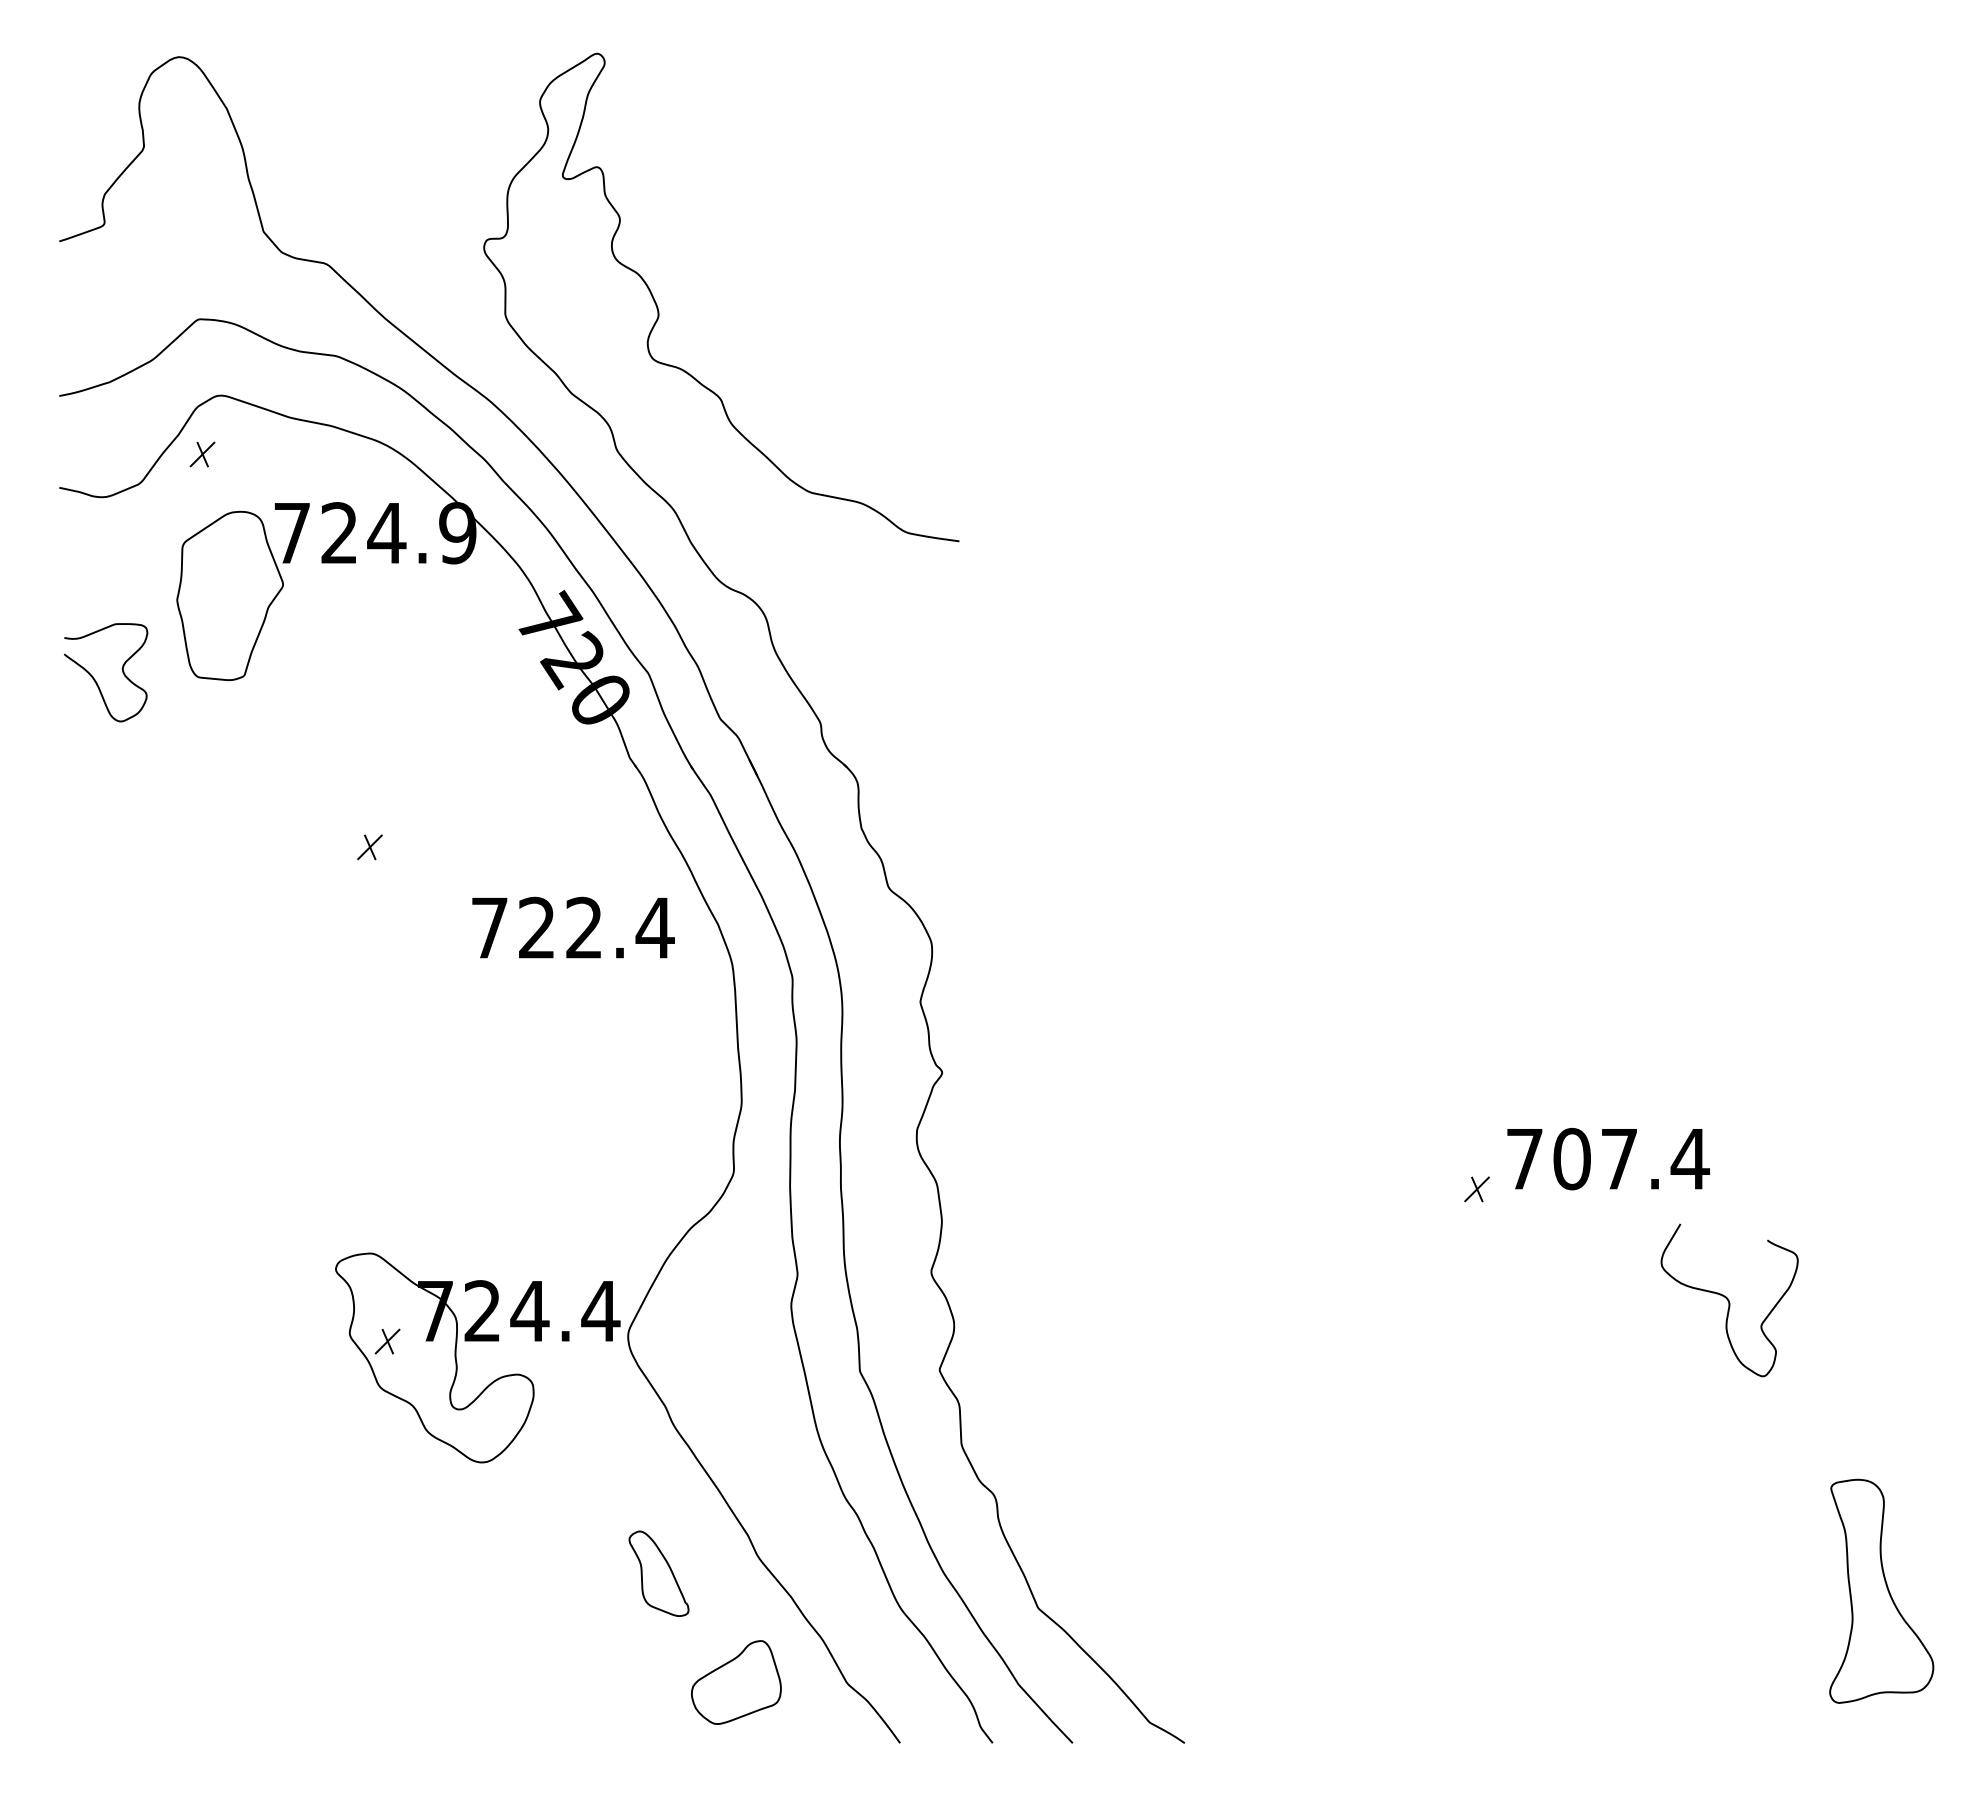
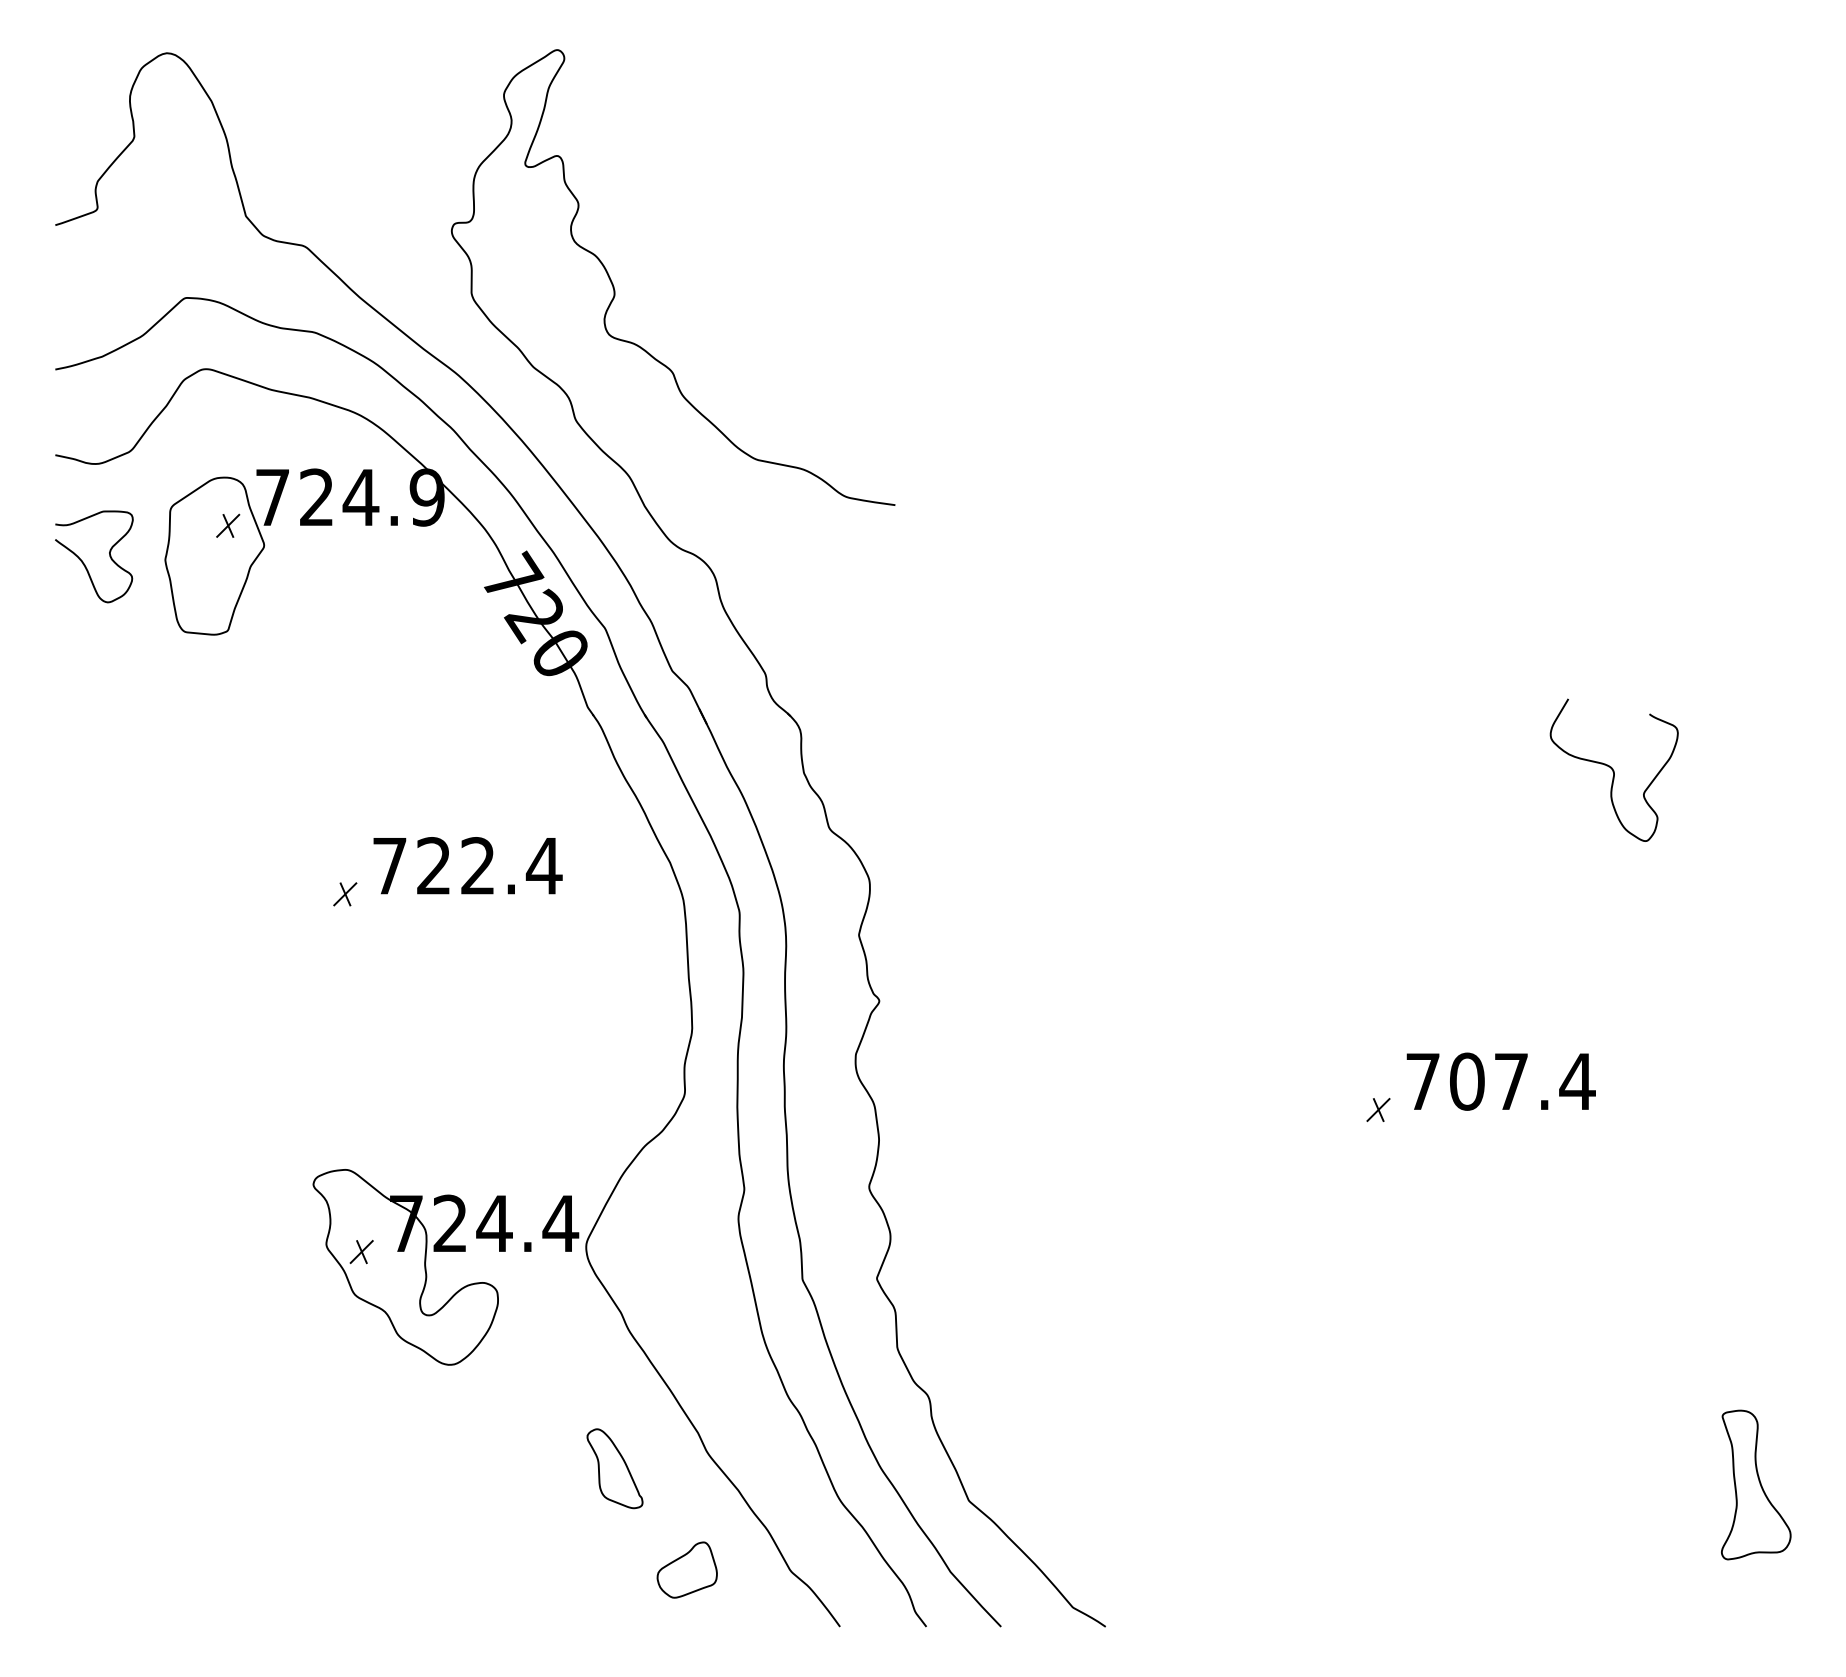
part: (202, 454) -> (228, 525), moved
curve: (95, 679) -> (84, 563), moved
part: (369, 847) -> (344, 894), moved
text: (573, 927) -> (468, 865), moved
curve: (1729, 1300) -> (1614, 770), moved
part: (1881, 1590) -> (1755, 1484), size x0.71
part: (736, 1681) -> (687, 1569), size x0.71

